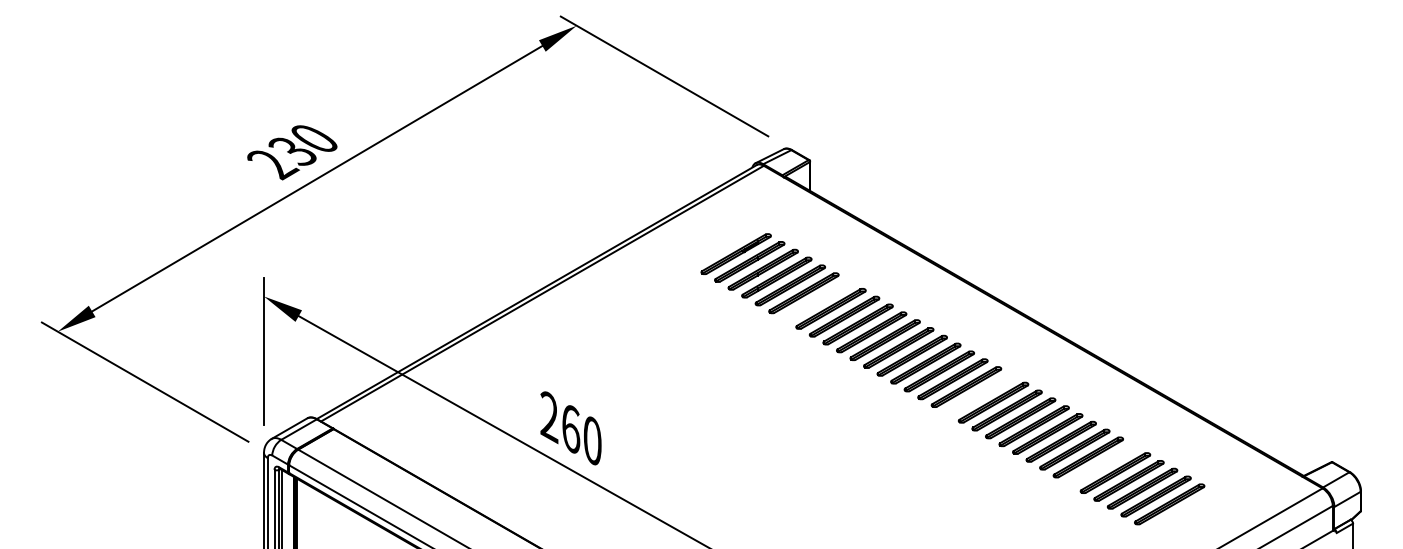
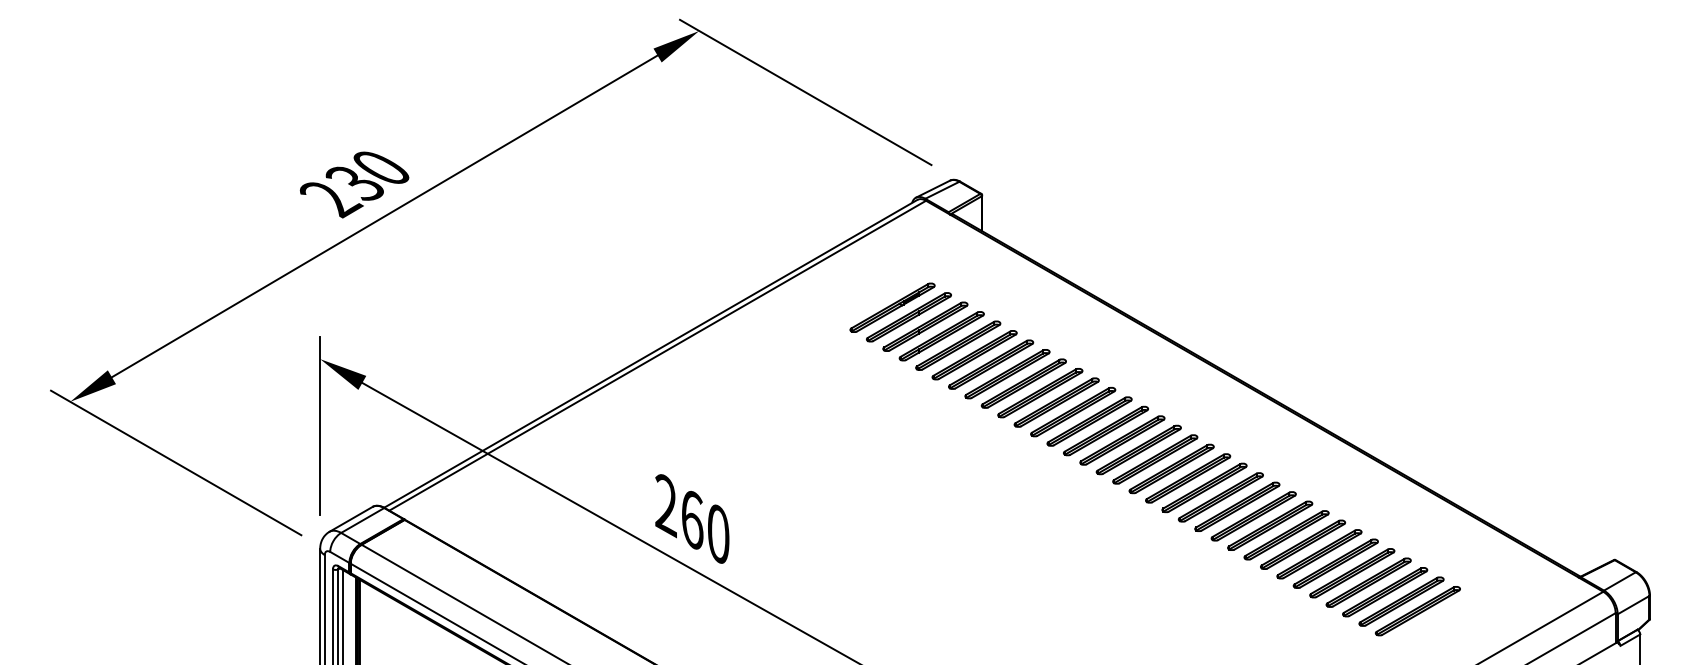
part: (817, 300) -> (991, 364), added
part: (980, 394) -> (1188, 478), added
part: (1101, 465) -> (1335, 563), added

